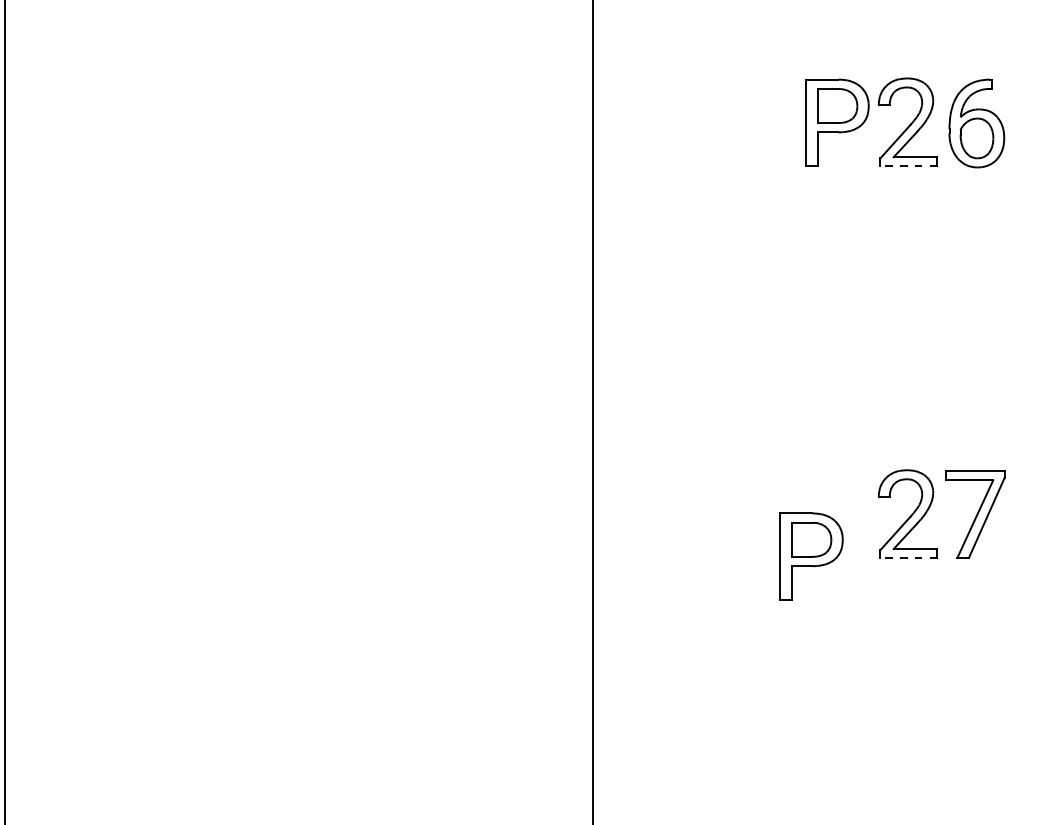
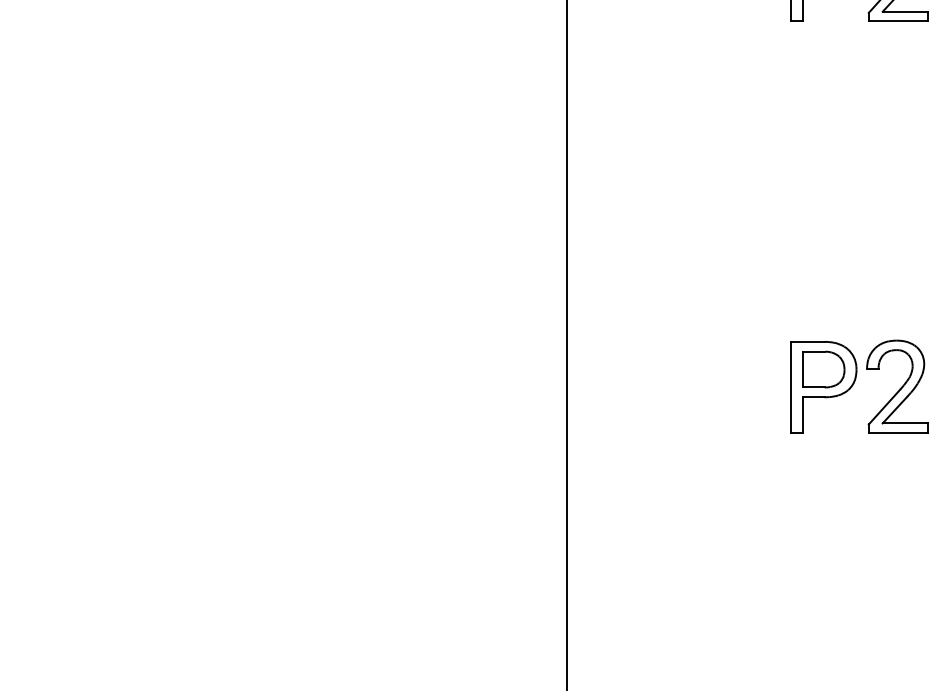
line: (908, 166) -> (898, 21), dashed -> solid
part: (811, 556) -> (823, 387), moved
line: (908, 558) -> (898, 433), dashed -> solid

